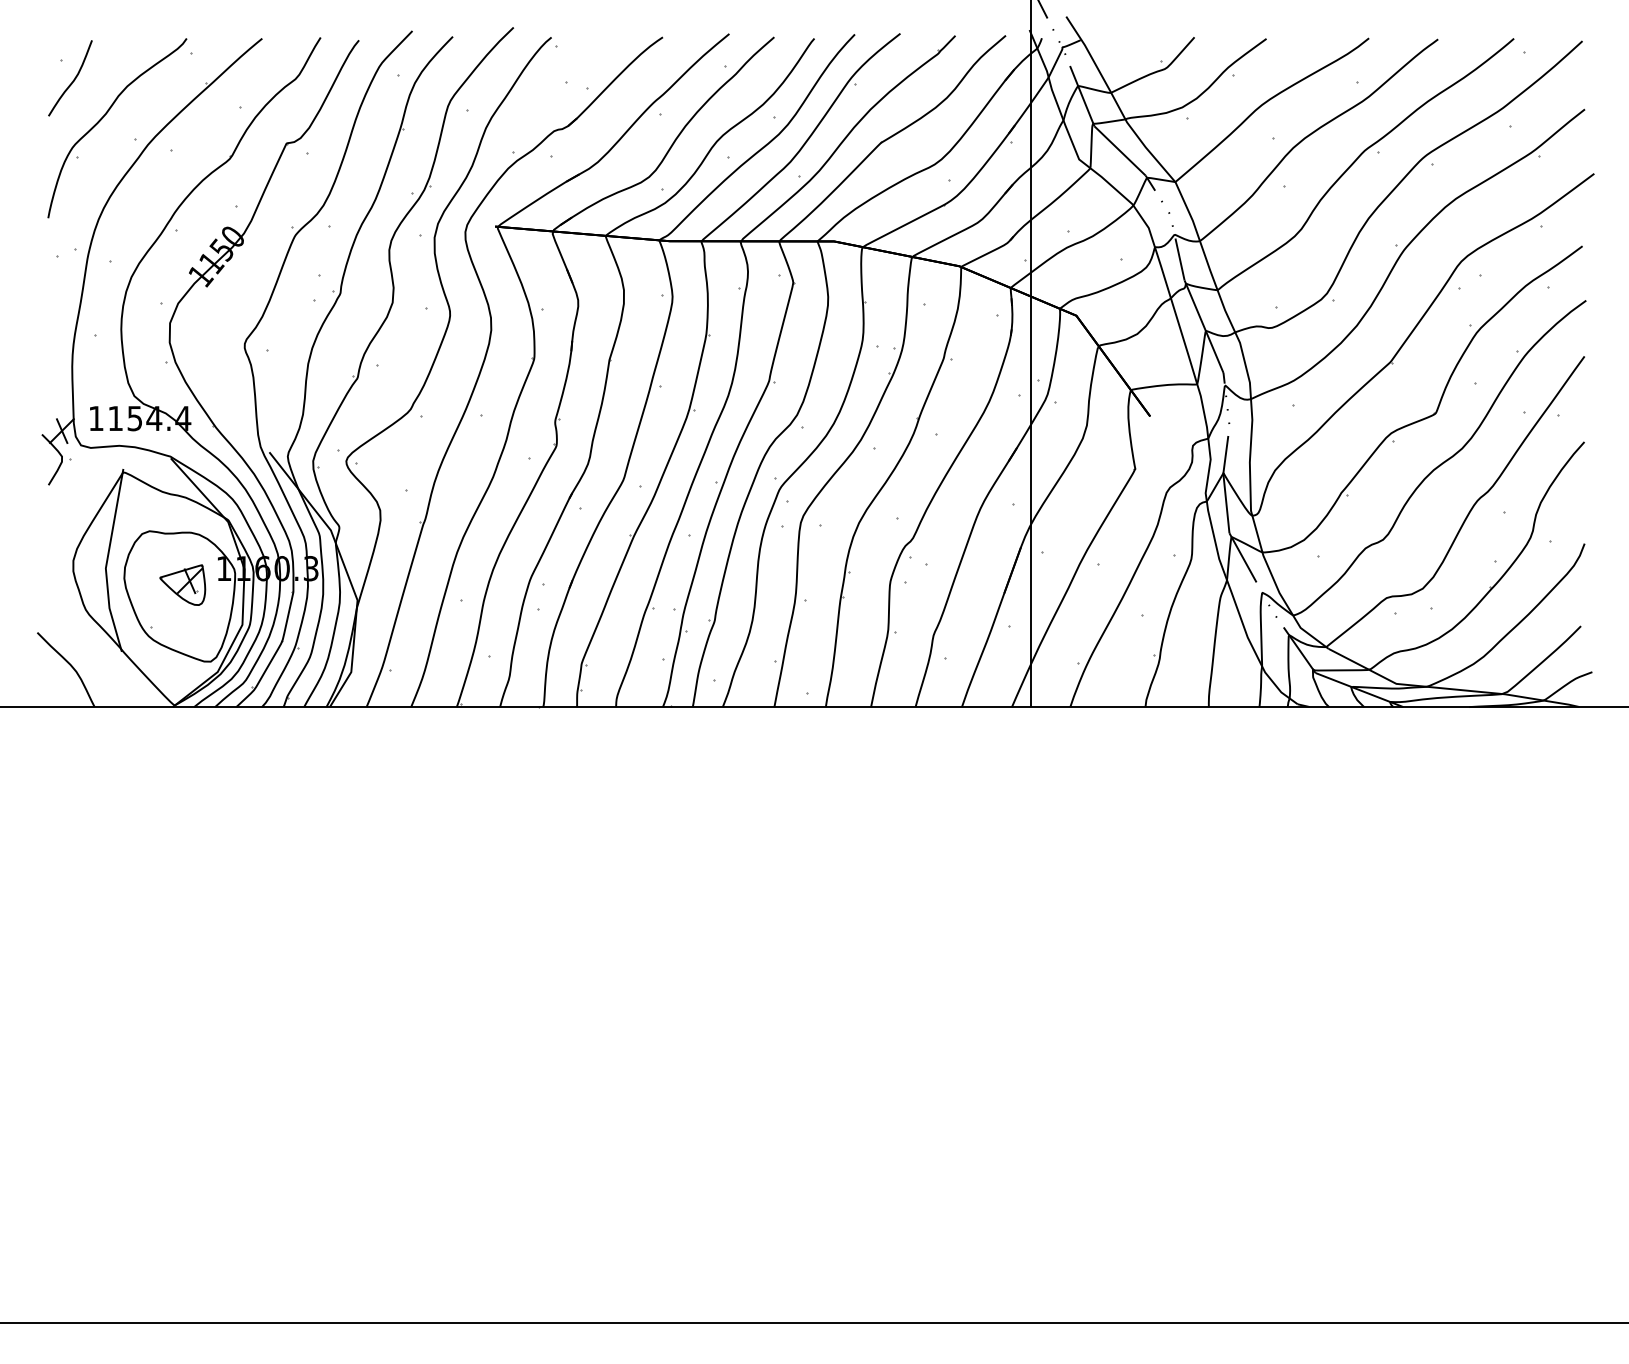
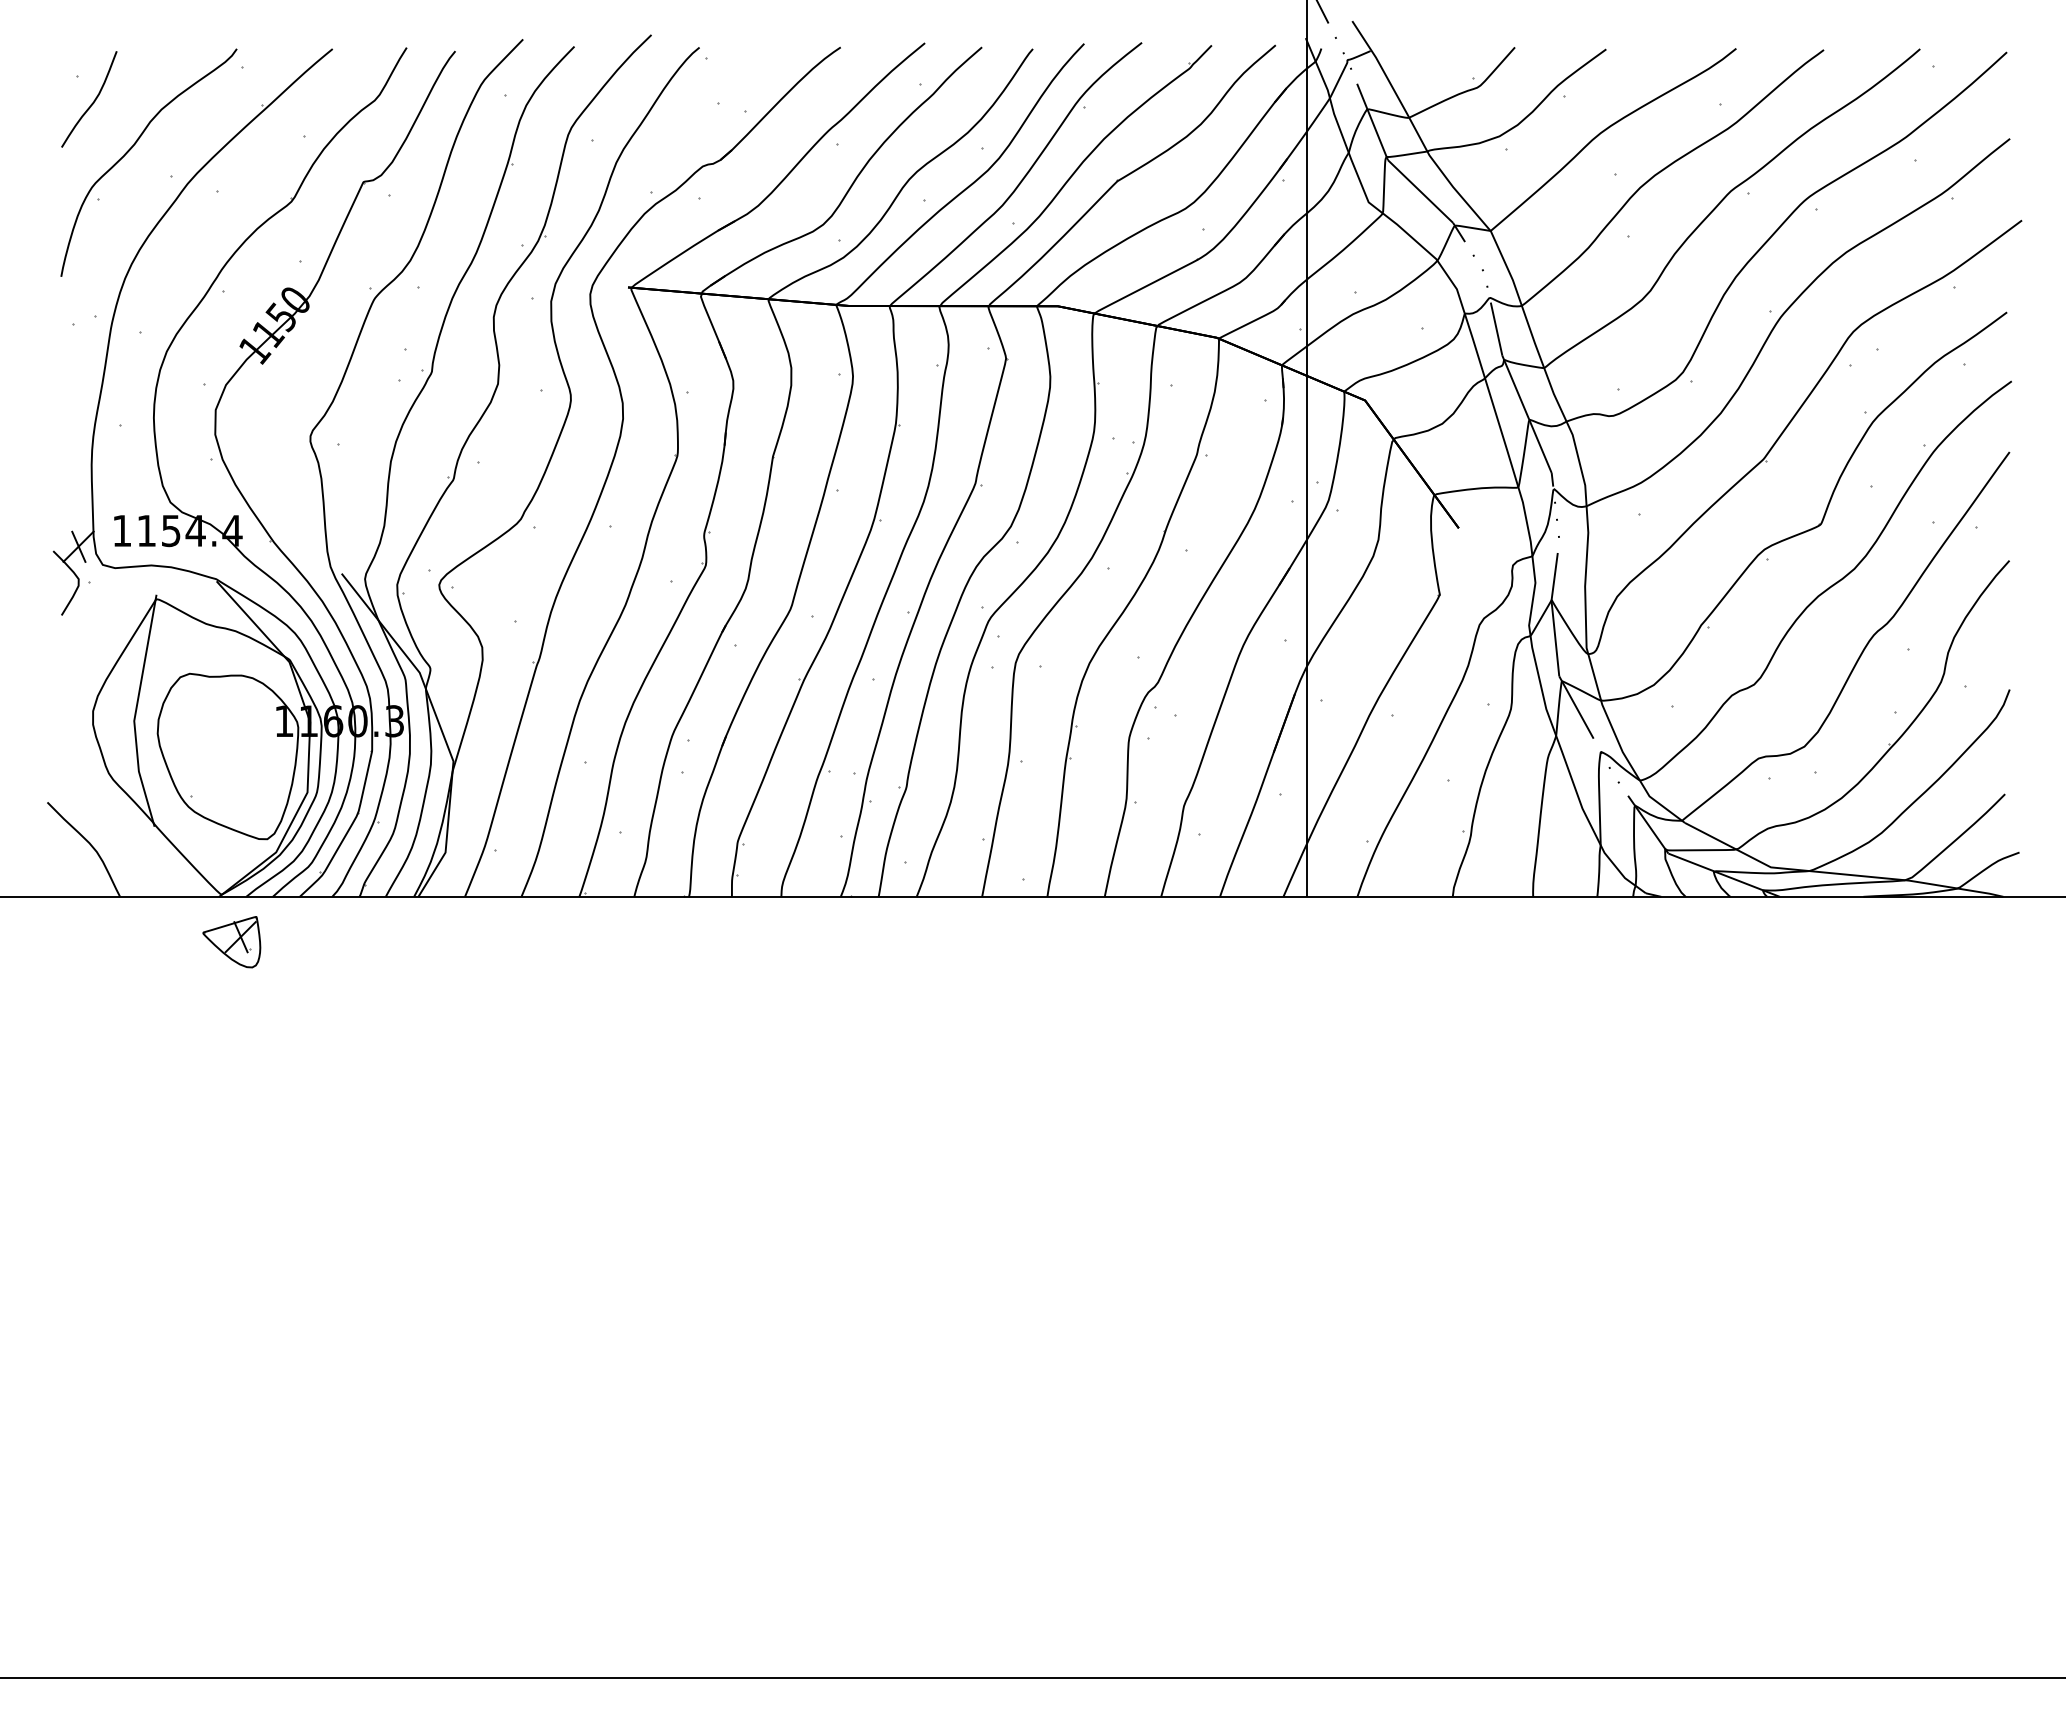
part: (182, 585) -> (231, 942), moved

